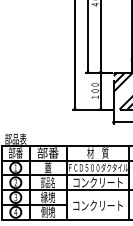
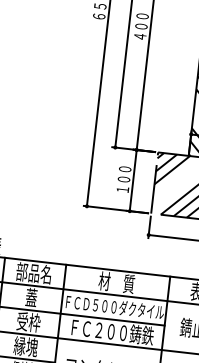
text: (47, 152) -> (33, 272), 部番 -> 部品名
text: (48, 182) -> (29, 322), 部品名 -> 受枠
text: (98, 182) -> (112, 331), コンクリート -> ＦＣ２００鋳鉄

